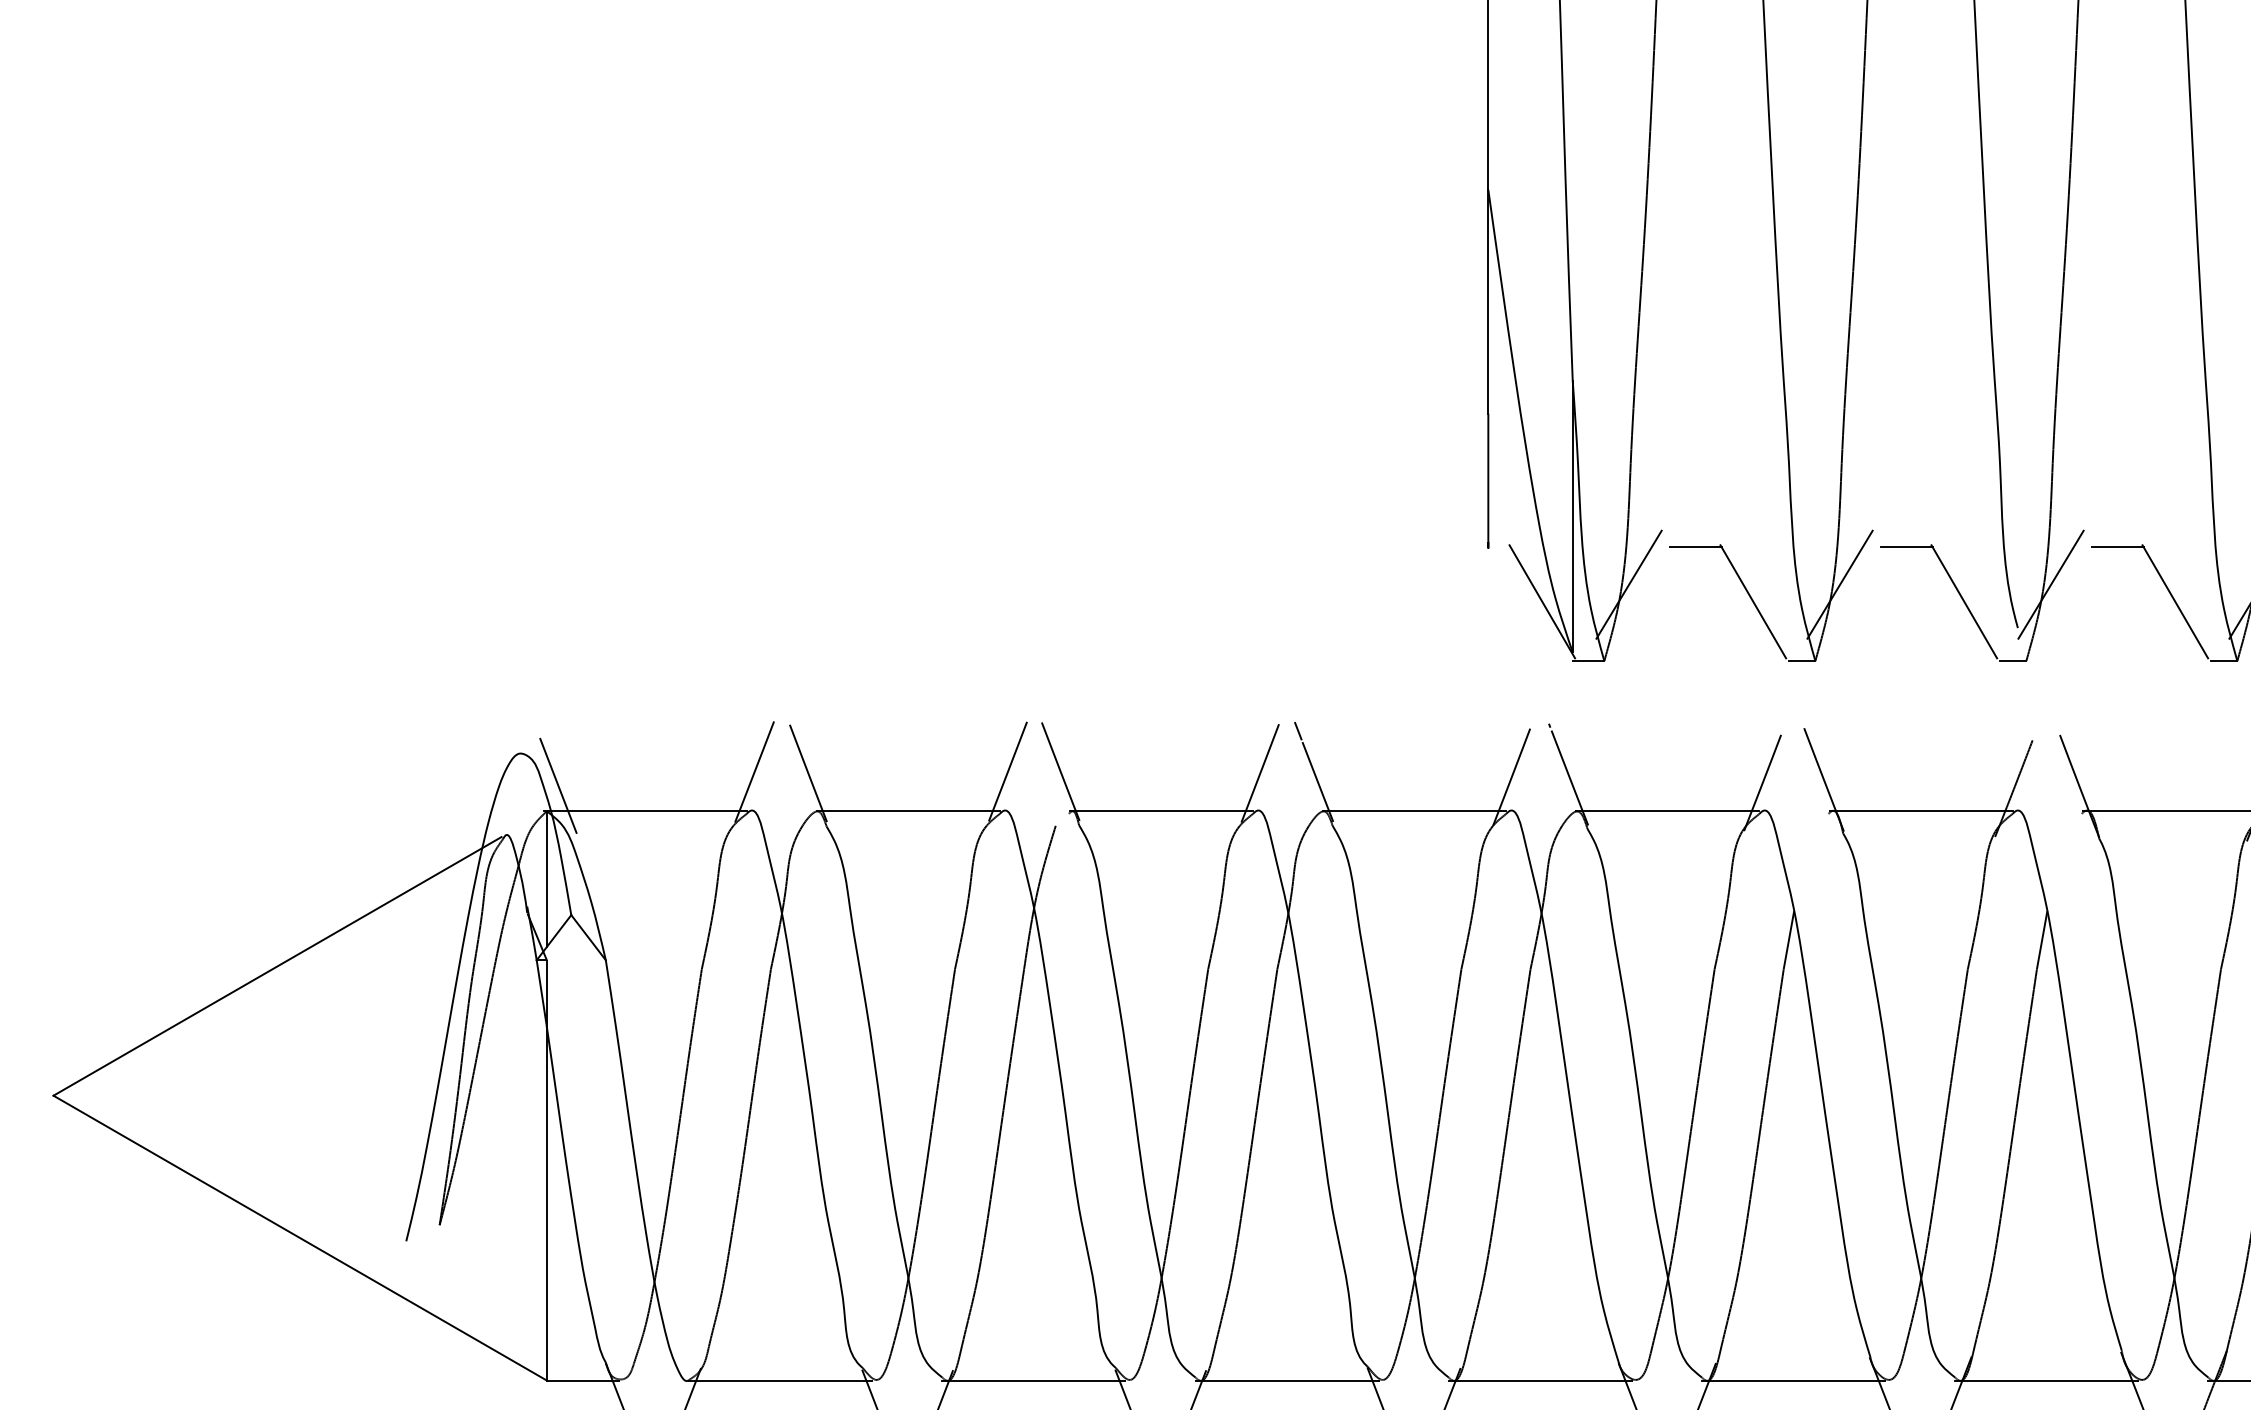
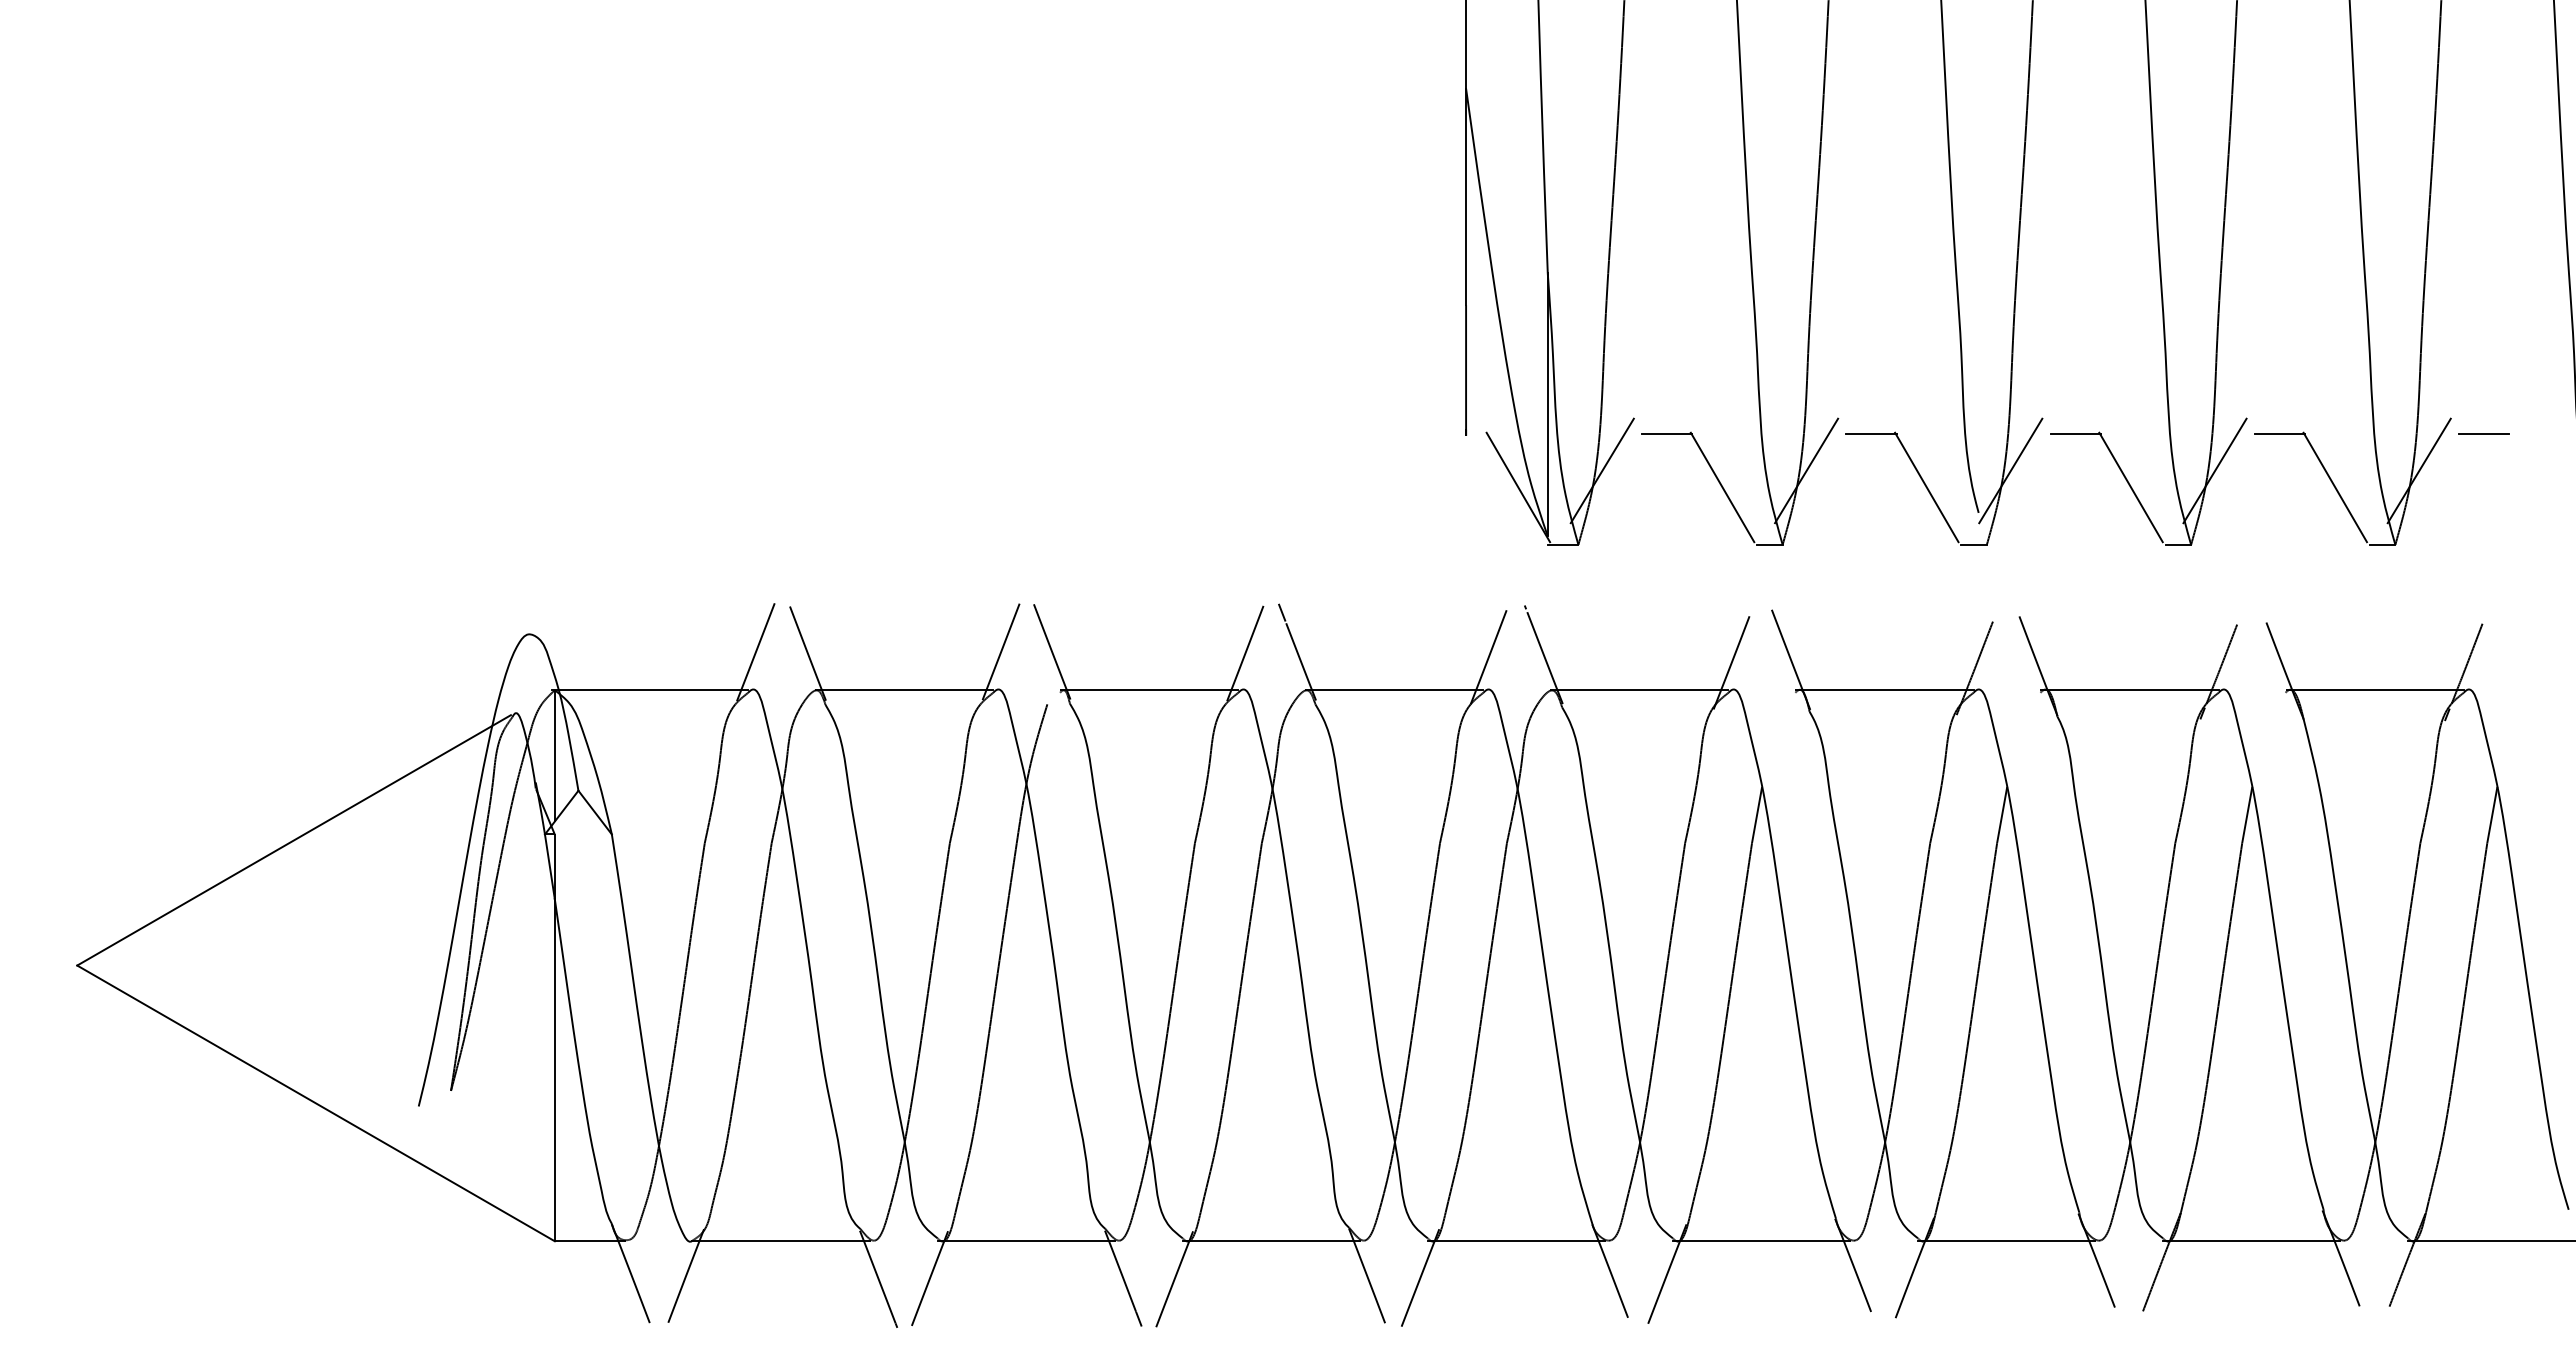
line: (557, 785) -> (565, 665), removed

